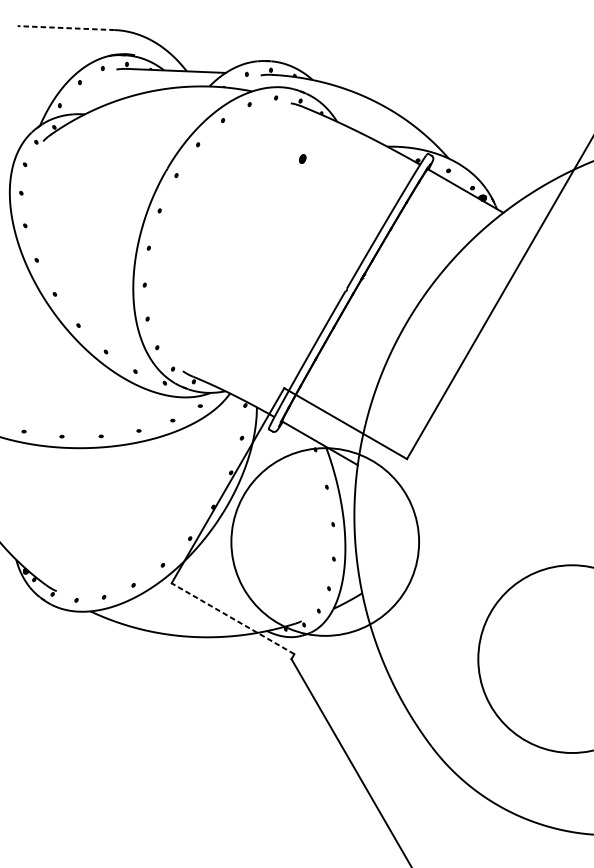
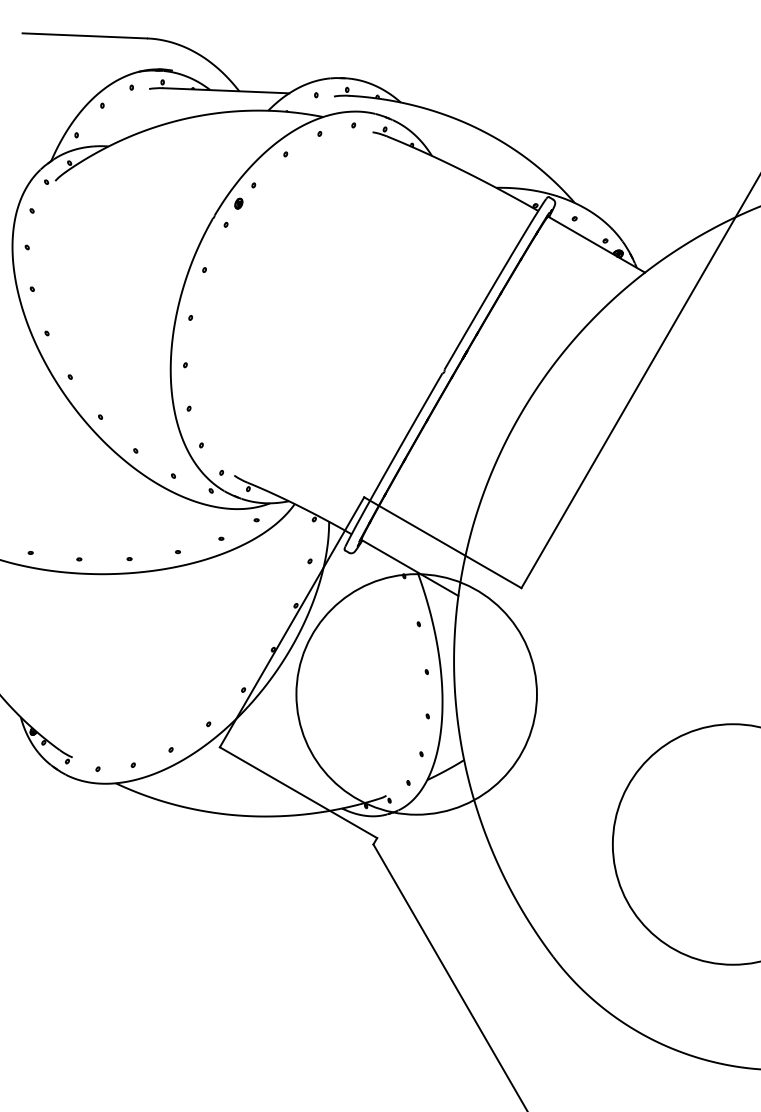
line: (66, 27) -> (84, 35), dashed -> solid
part: (302, 158) -> (238, 203), moved
line: (233, 618) -> (298, 792), dashed -> solid

